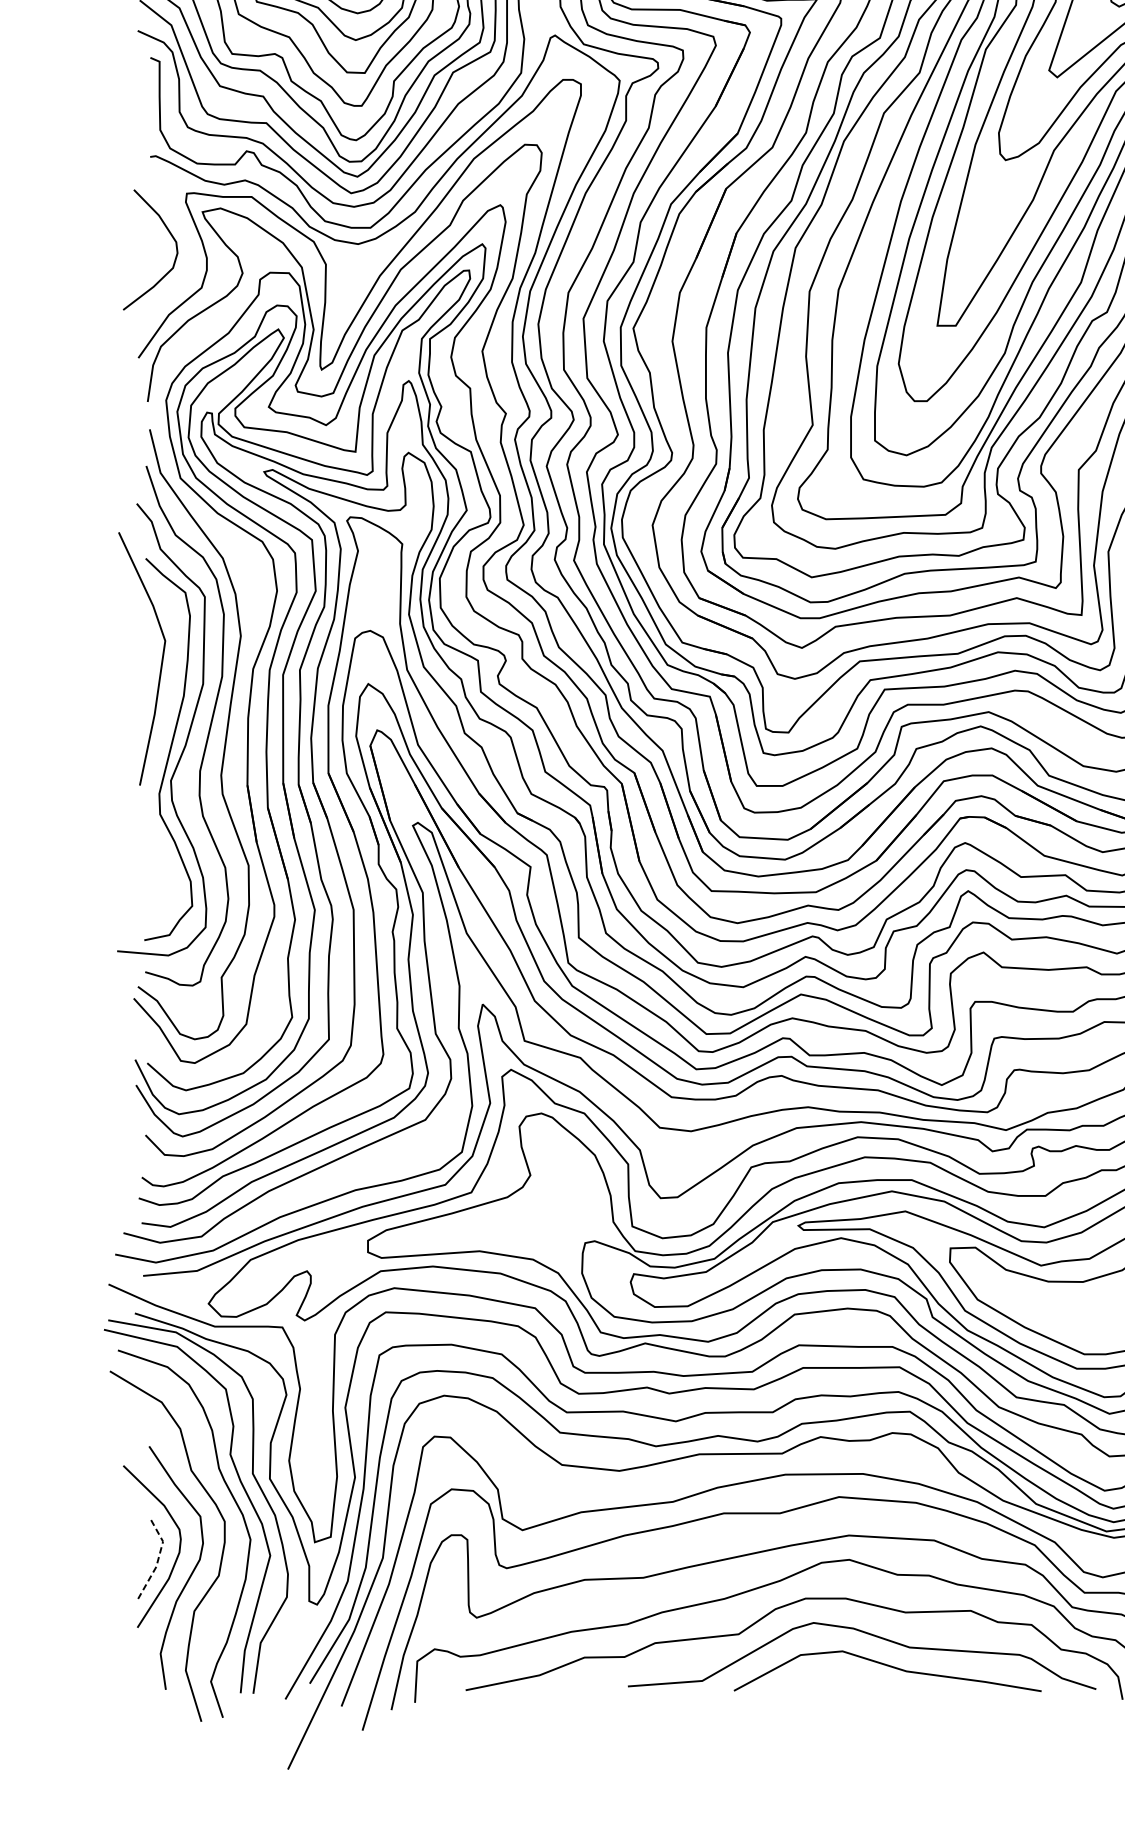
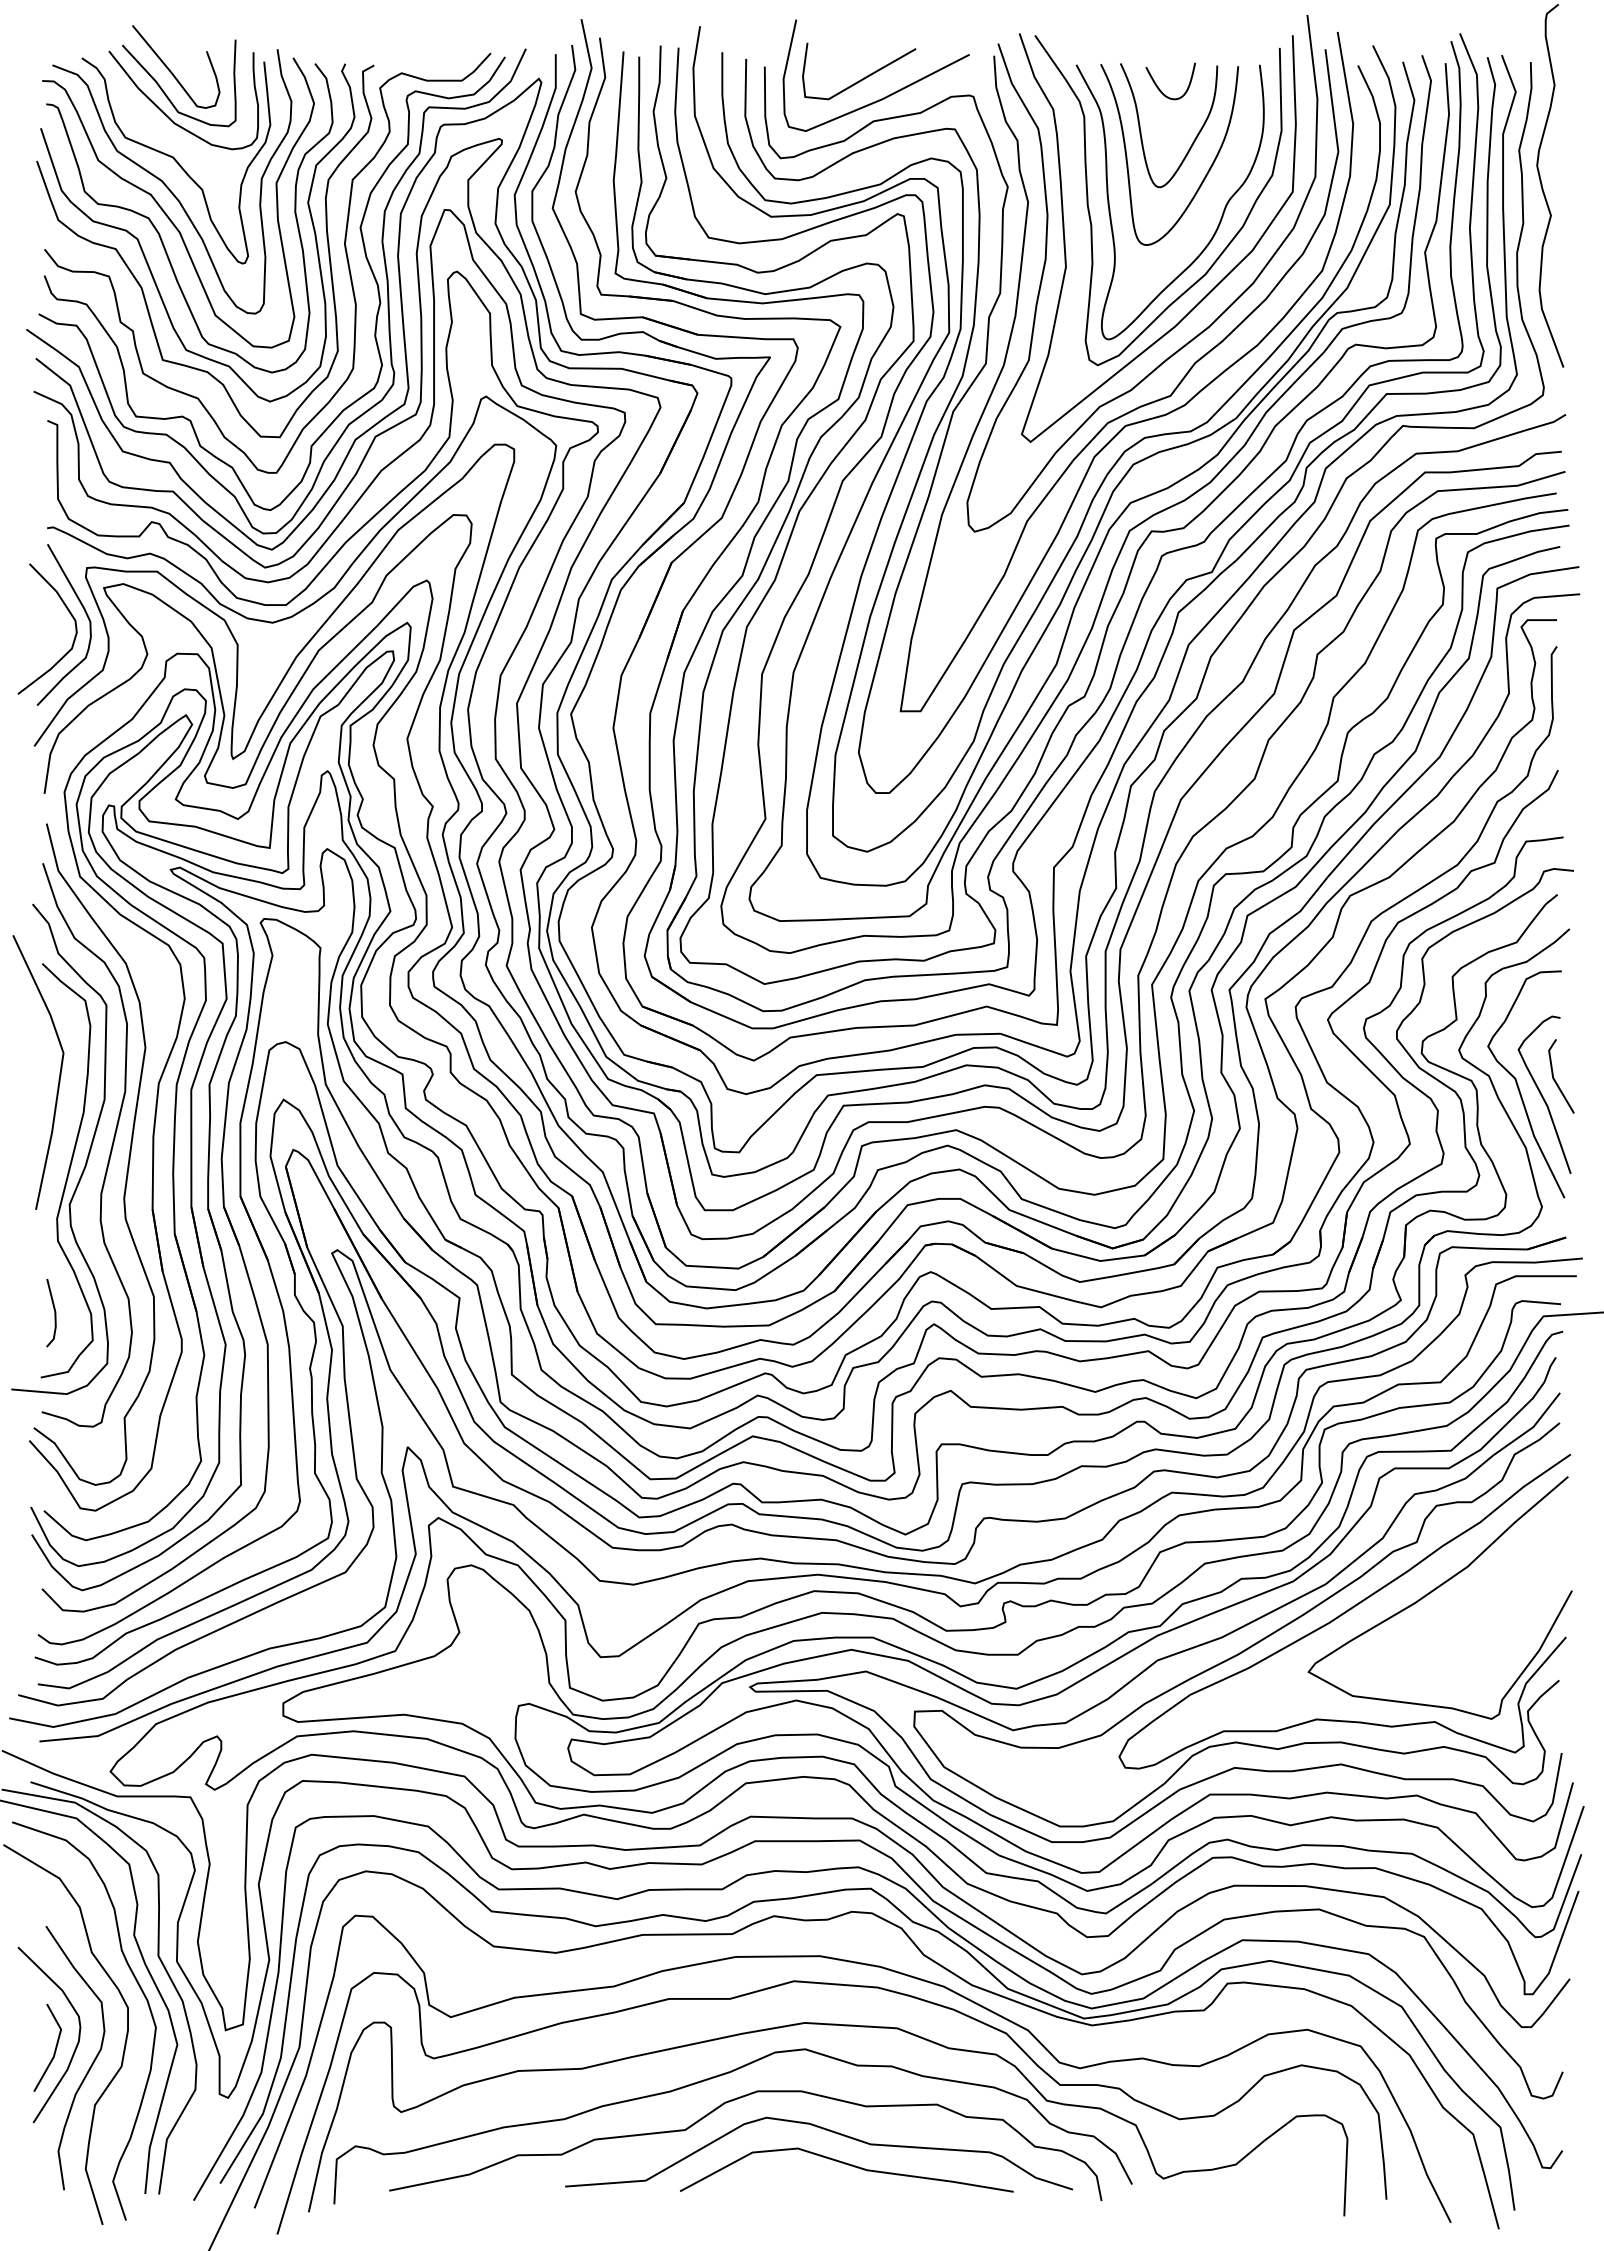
curve: (186, 238) -> (86, 616), added
line: (156, 881) -> (54, 1313), added
line: (158, 1558) -> (56, 2047), dashed -> solid

